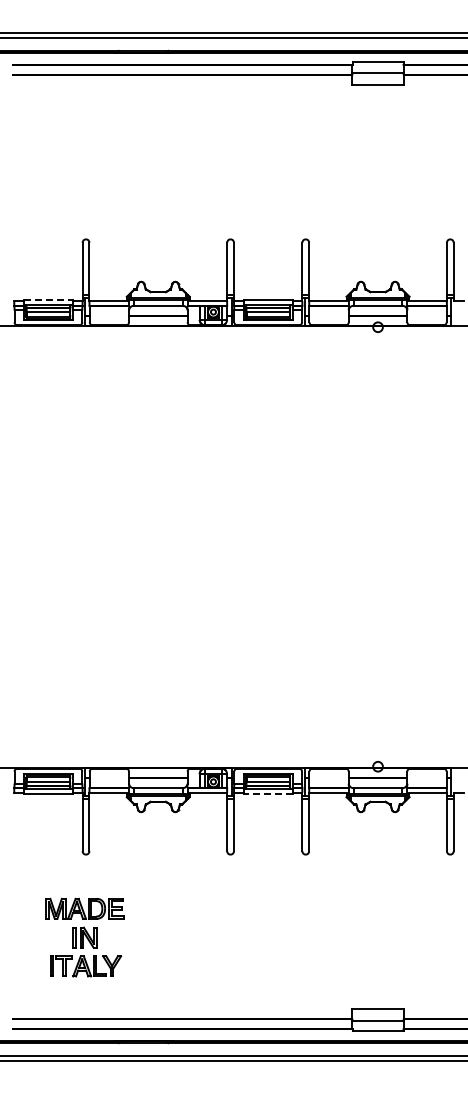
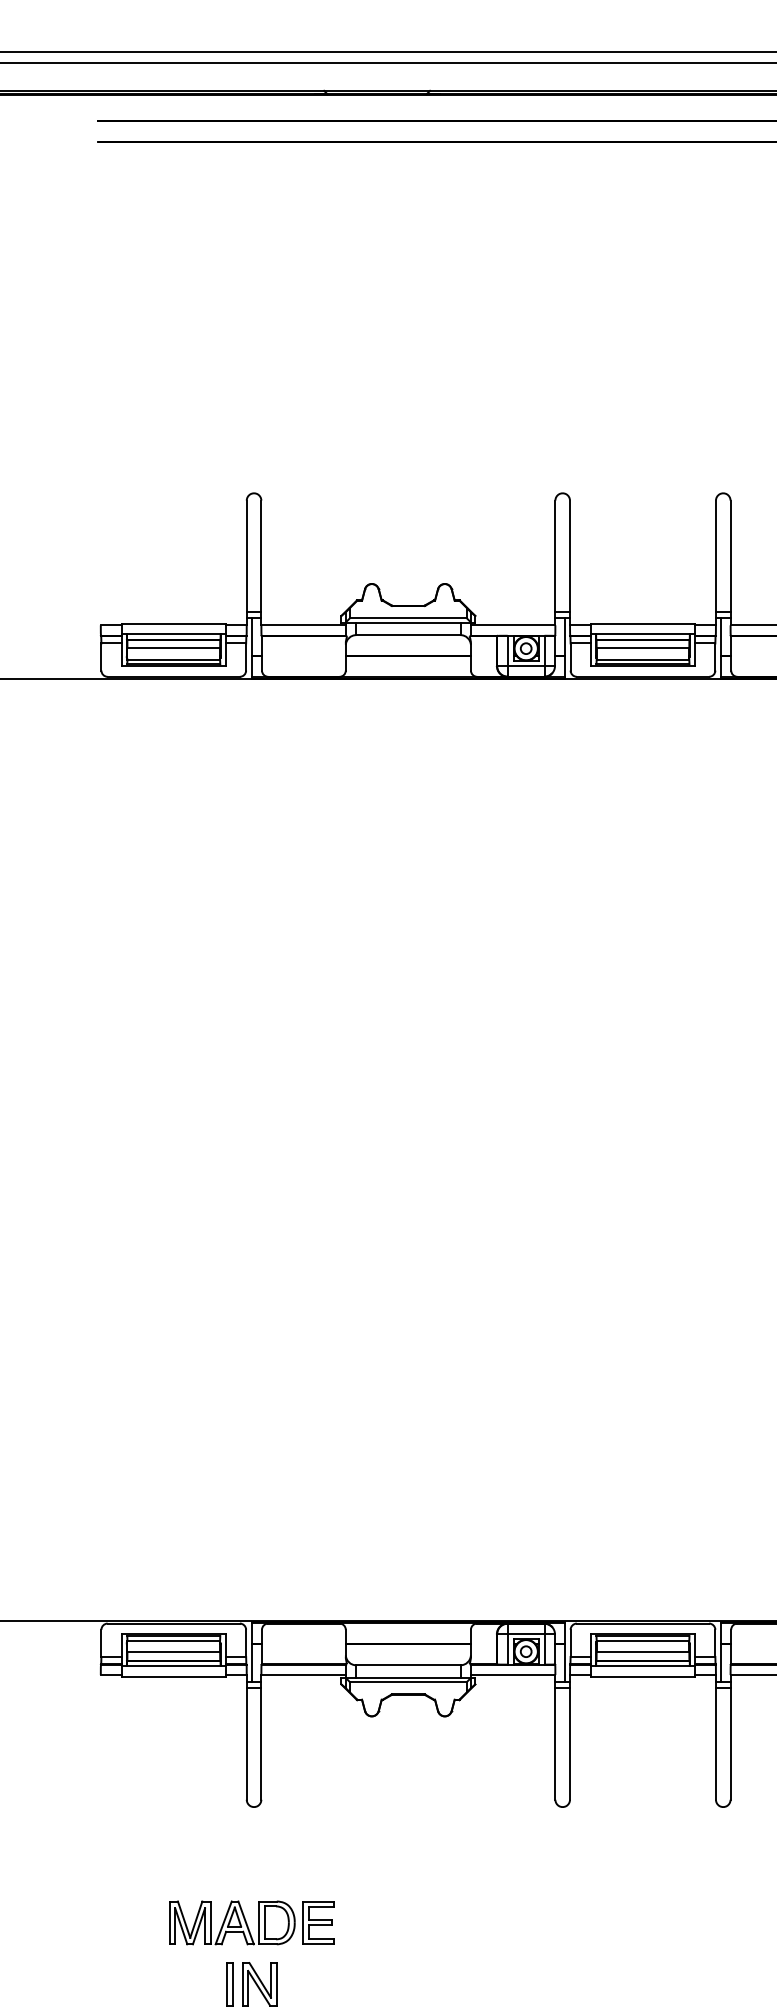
line: (48, 300) -> (173, 623), dashed -> solid
line: (267, 793) -> (641, 1676), dashed -> solid

